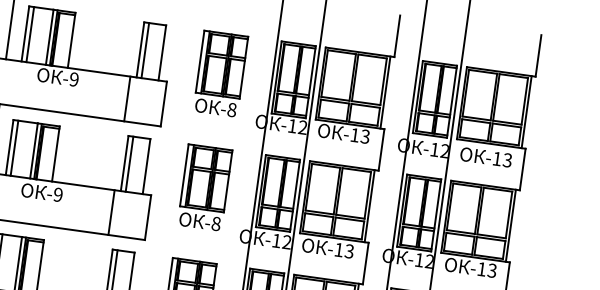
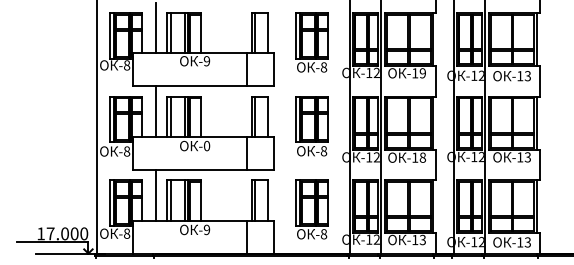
text: (364, 136) -> (422, 73), -13 -> -19
text: (57, 195) -> (206, 146), -9 -> -0
text: (348, 251) -> (422, 157), -13 -> -18

